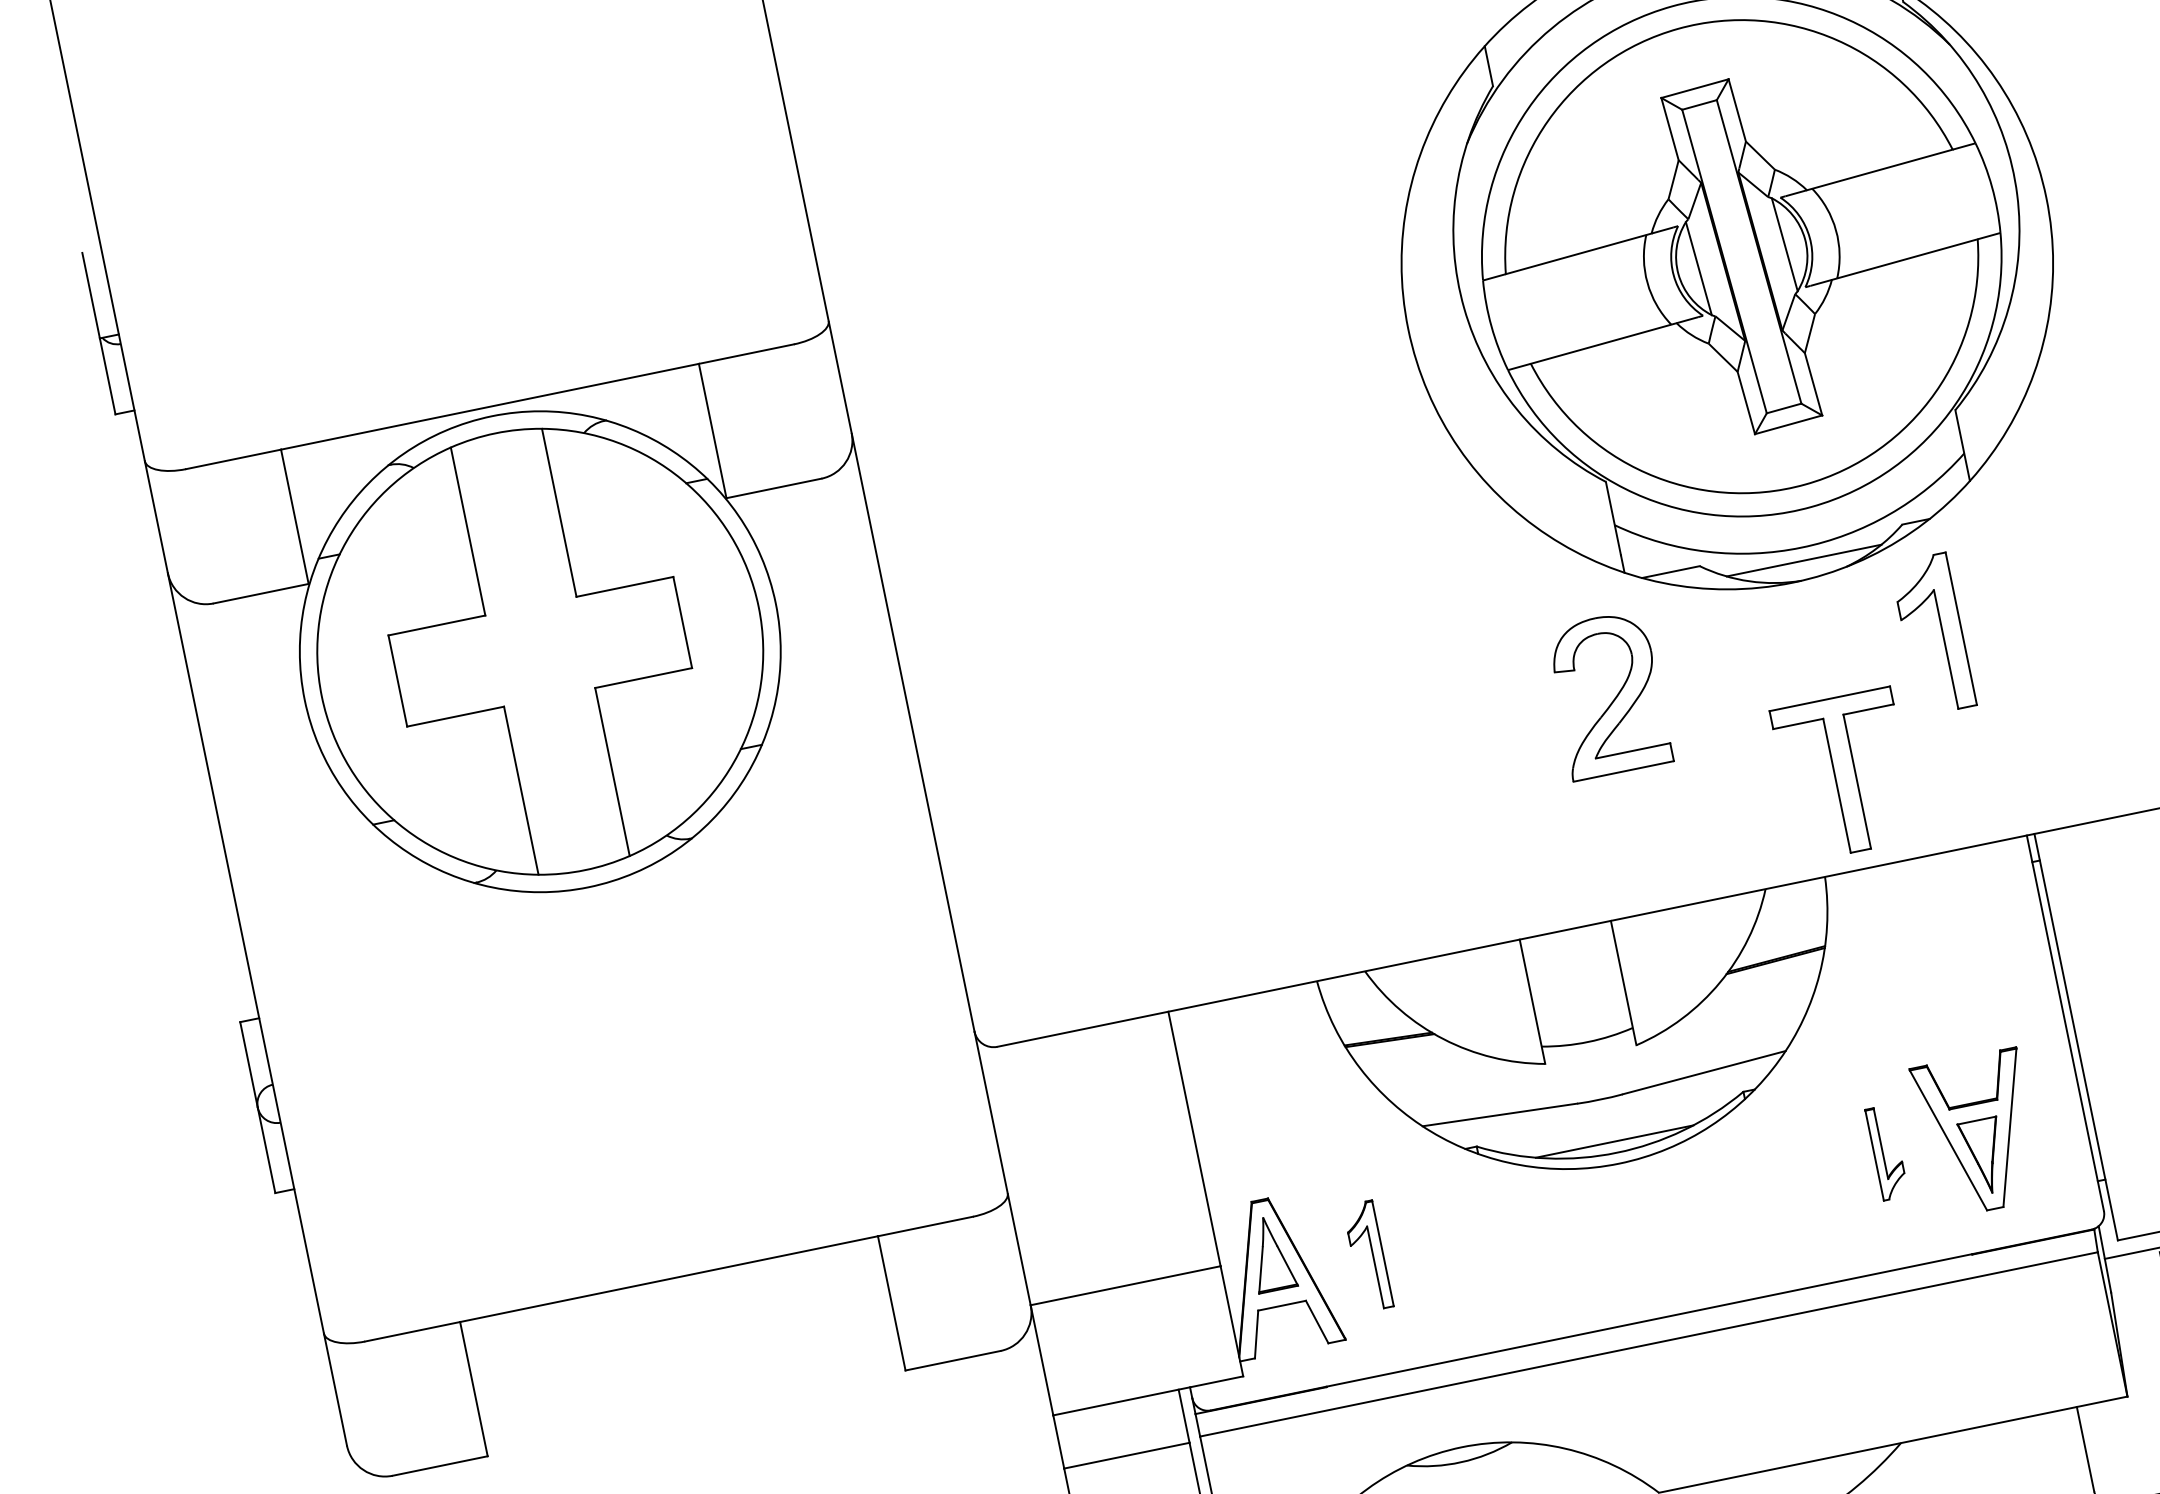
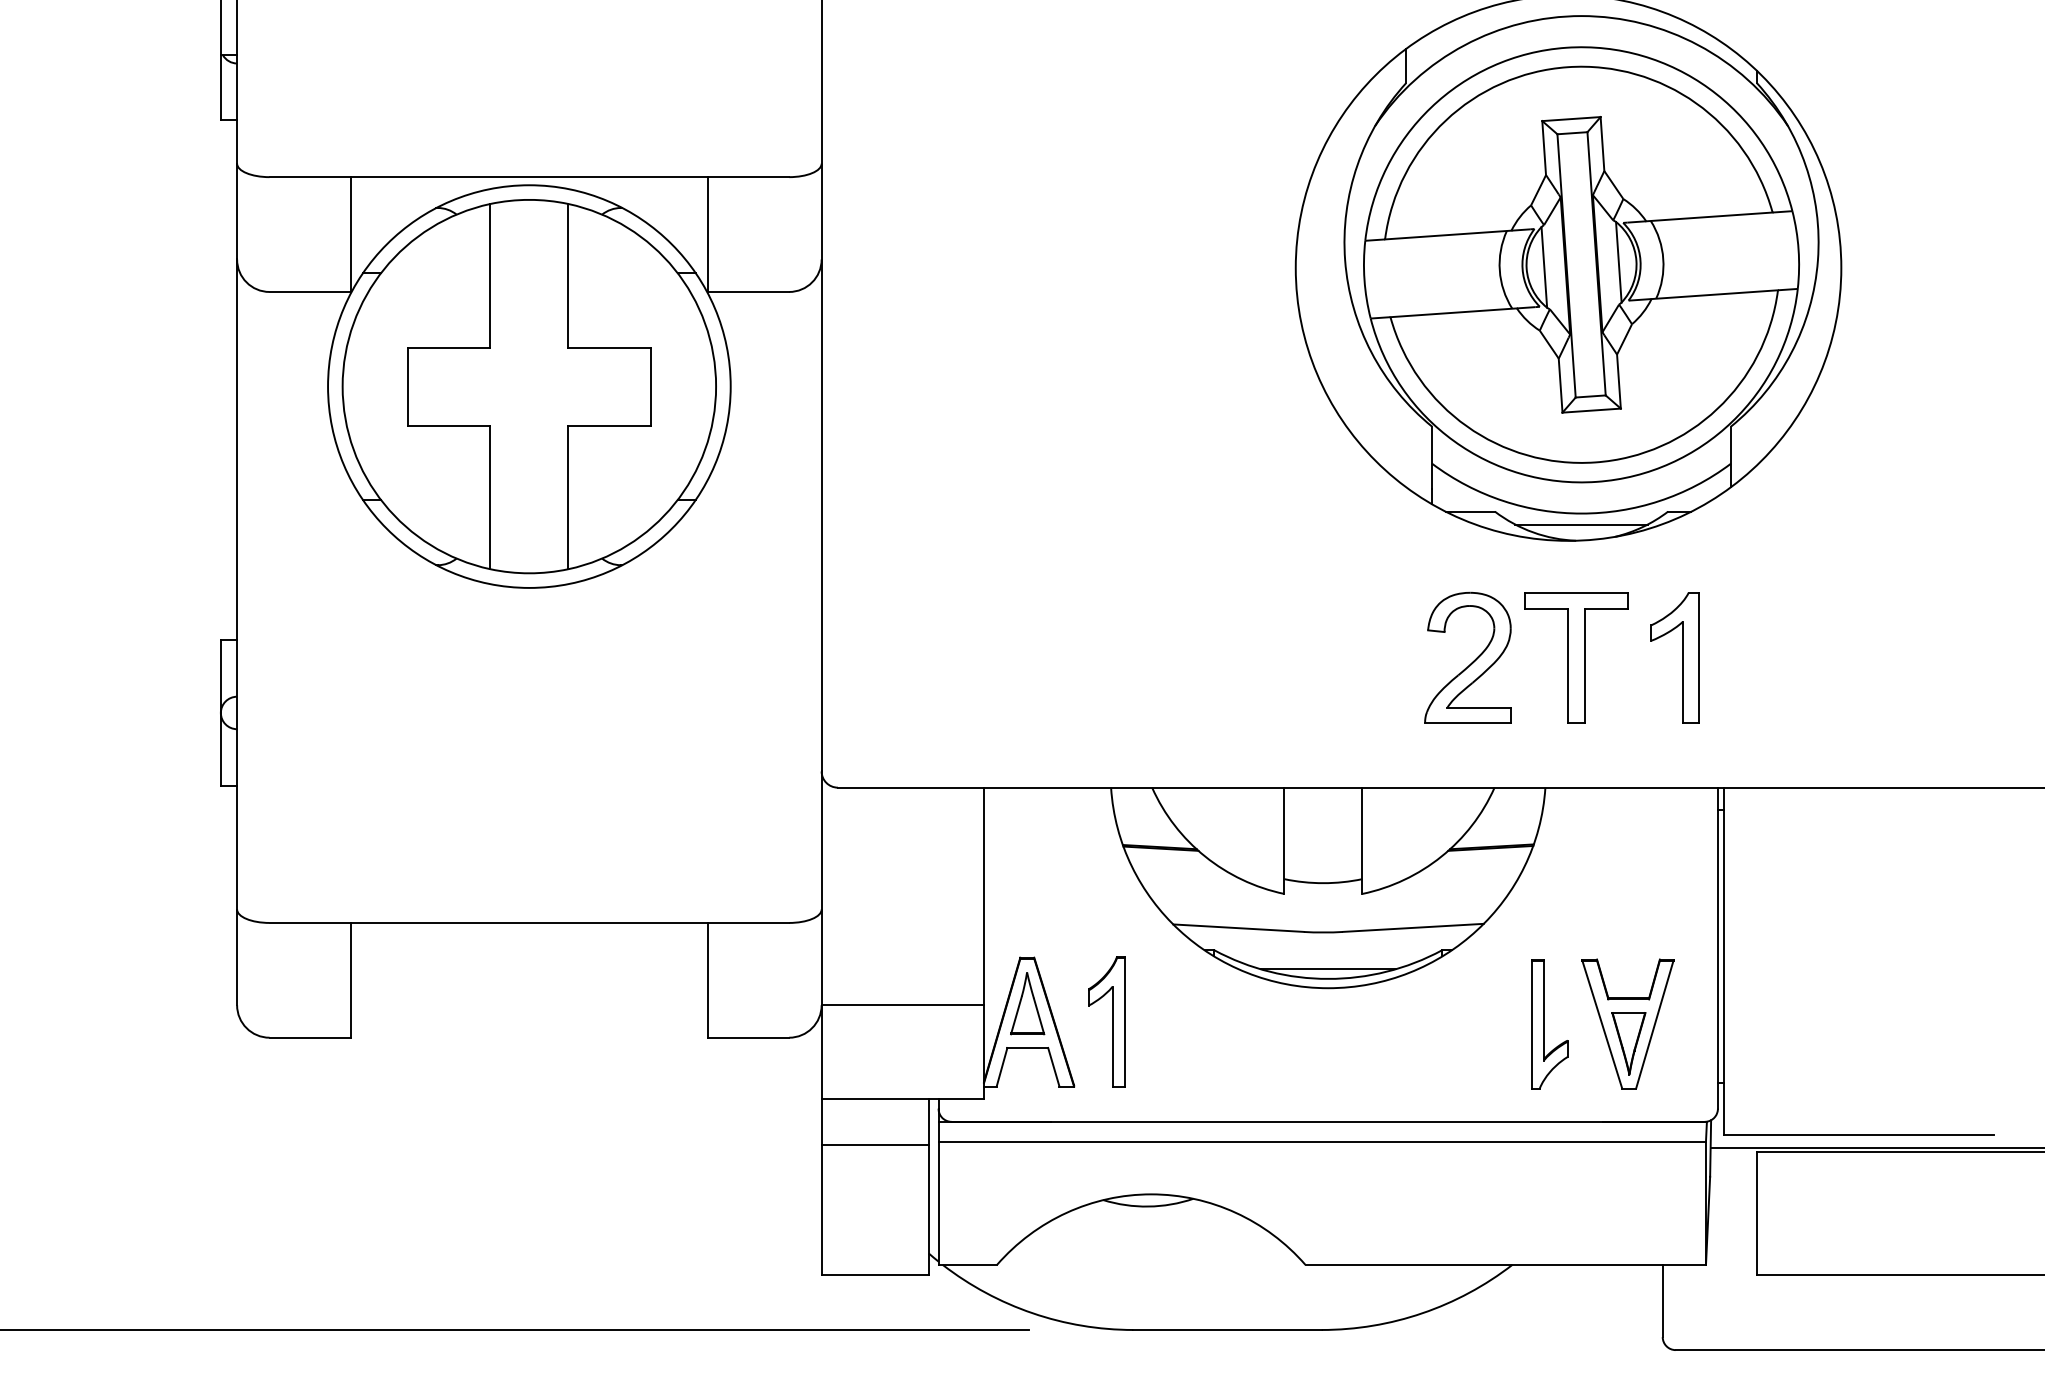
part: (1941, 632) -> (1682, 657), moved
part: (1614, 698) -> (1472, 661), moved
part: (1845, 773) -> (1576, 657), moved
part: (1886, 1152) -> (1549, 1024), size x1.67
part: (1367, 1255) -> (1106, 1021), size x1.43

